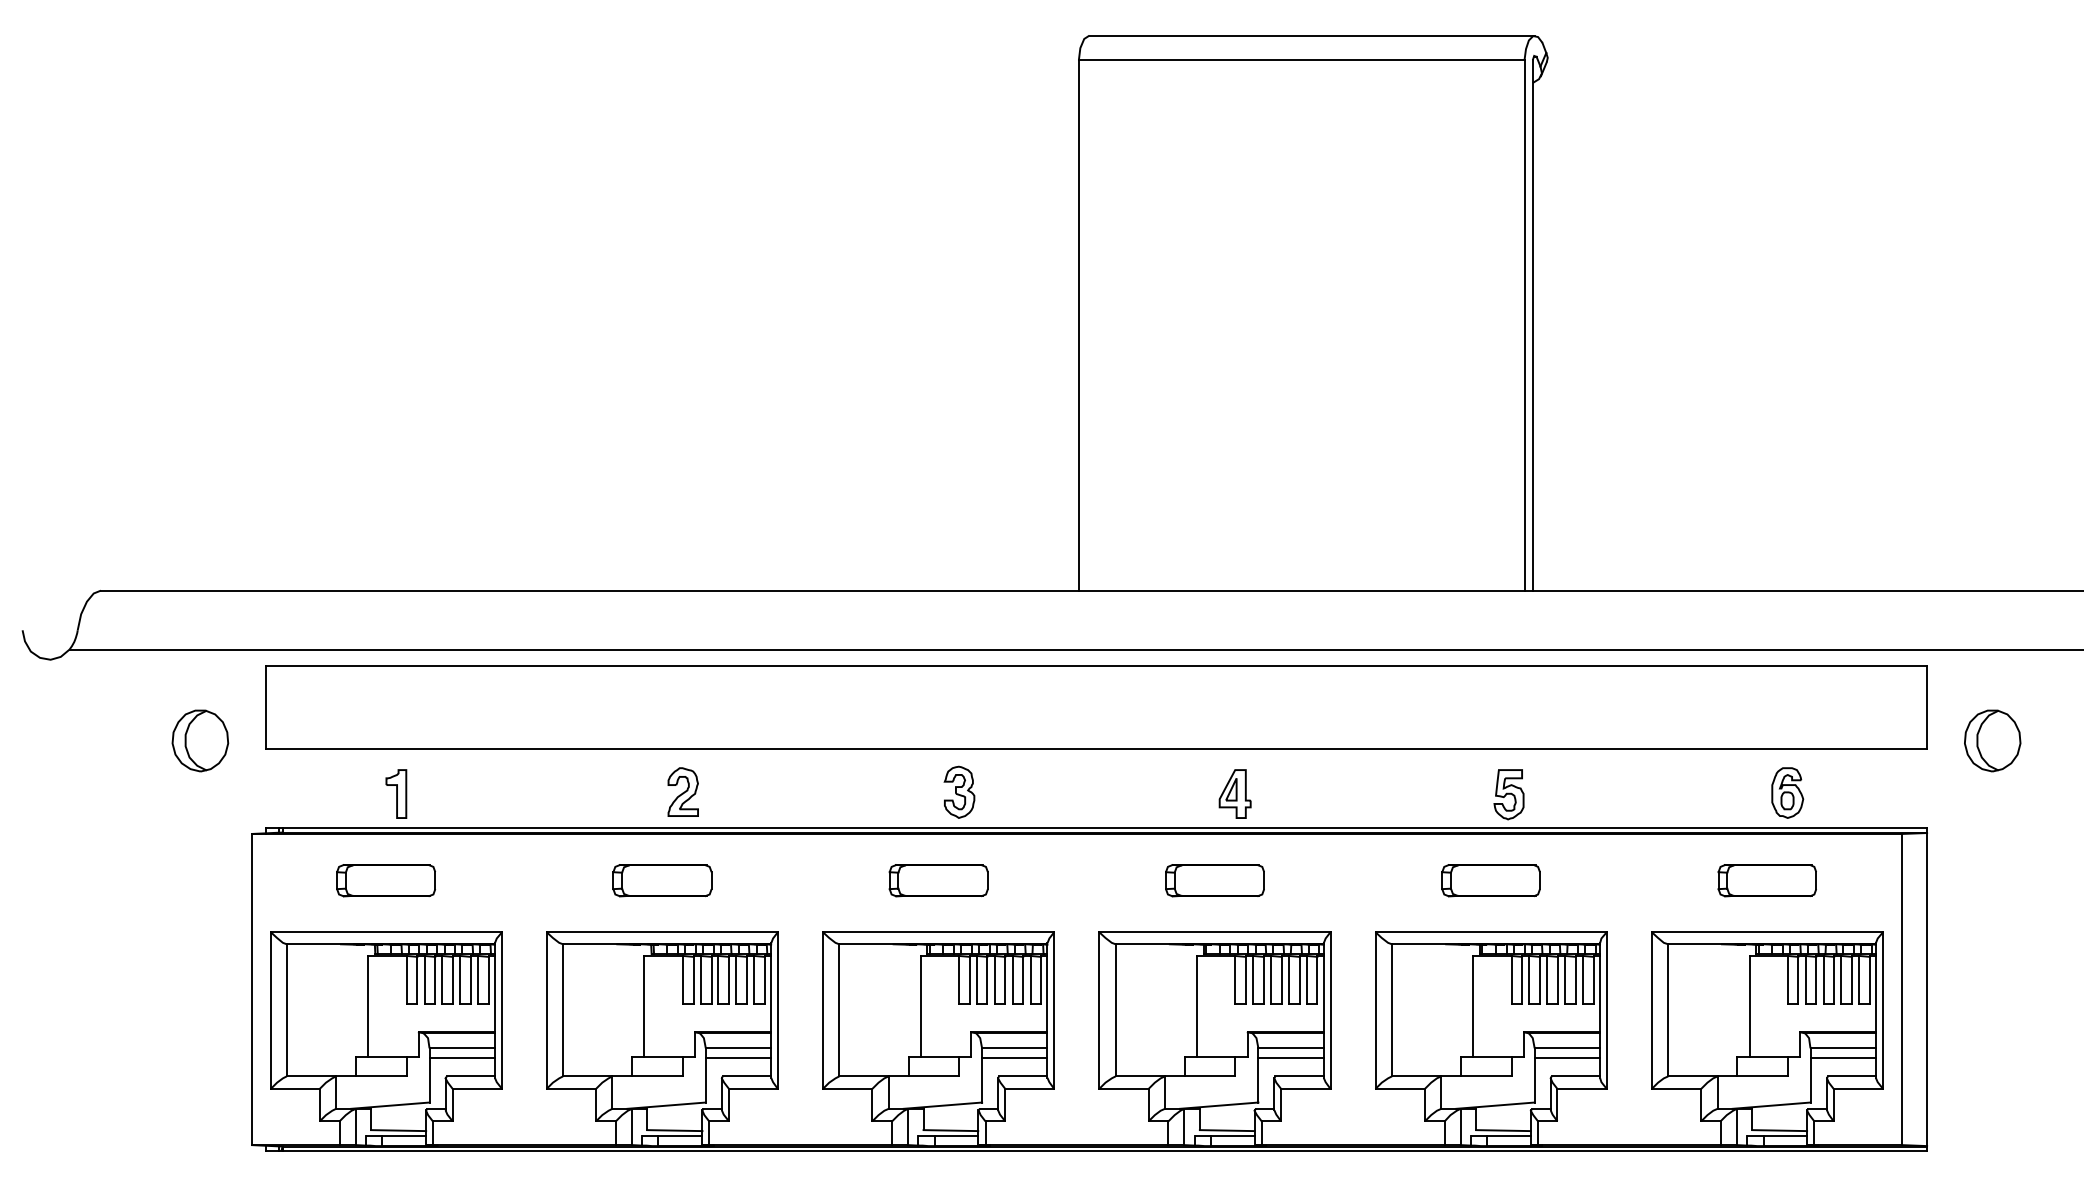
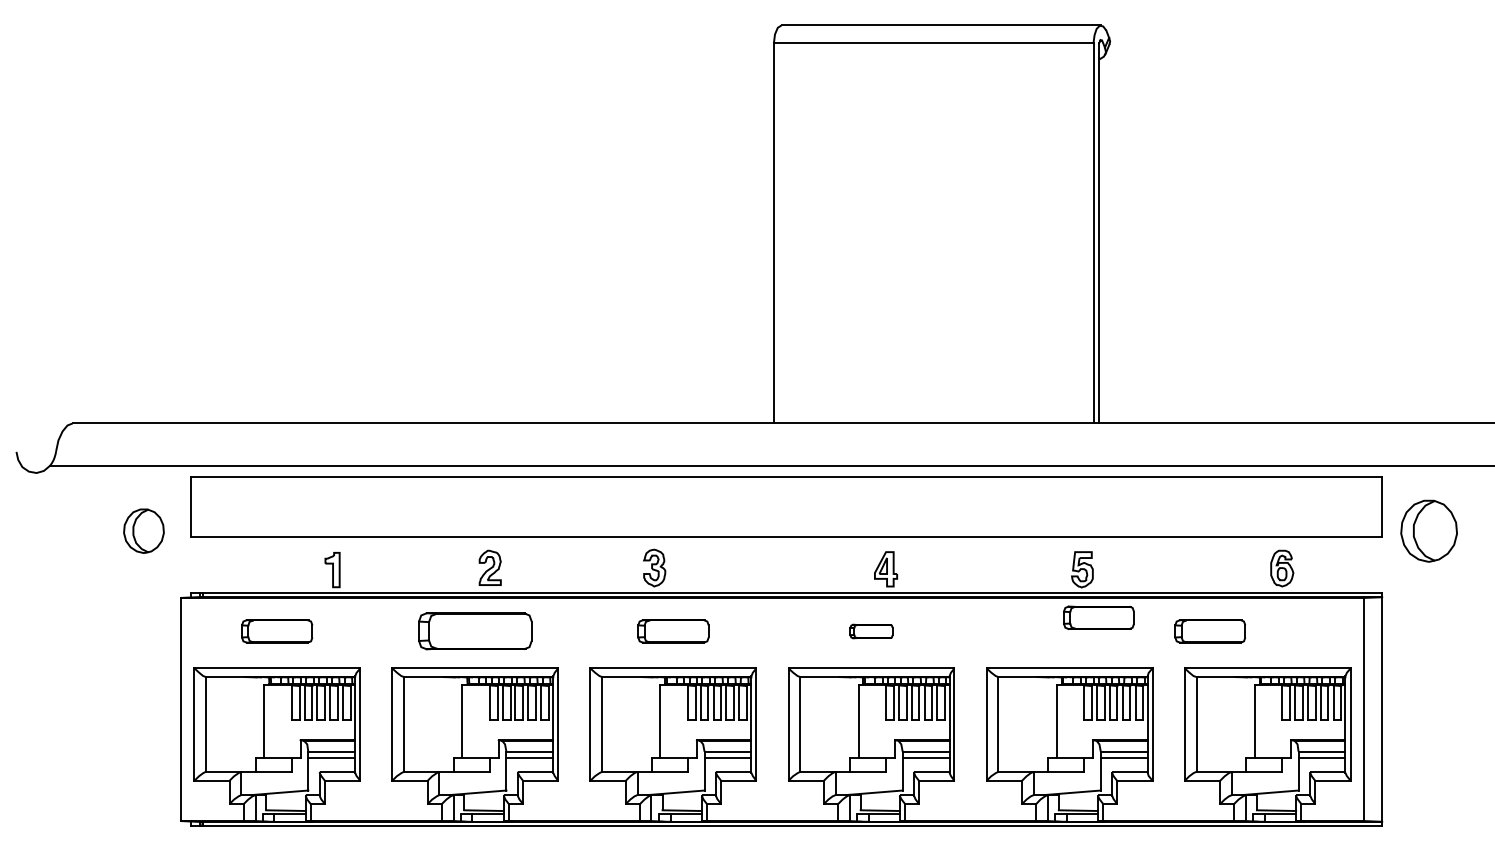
part: (1992, 740) -> (1429, 530), size x1.4
part: (959, 791) -> (654, 567), moved
part: (396, 793) -> (332, 569), moved
part: (662, 880) -> (475, 631), size x1.6
part: (1214, 880) -> (871, 631), size x0.6
part: (1490, 880) -> (1098, 617), moved
part: (1766, 880) -> (1209, 631), moved

